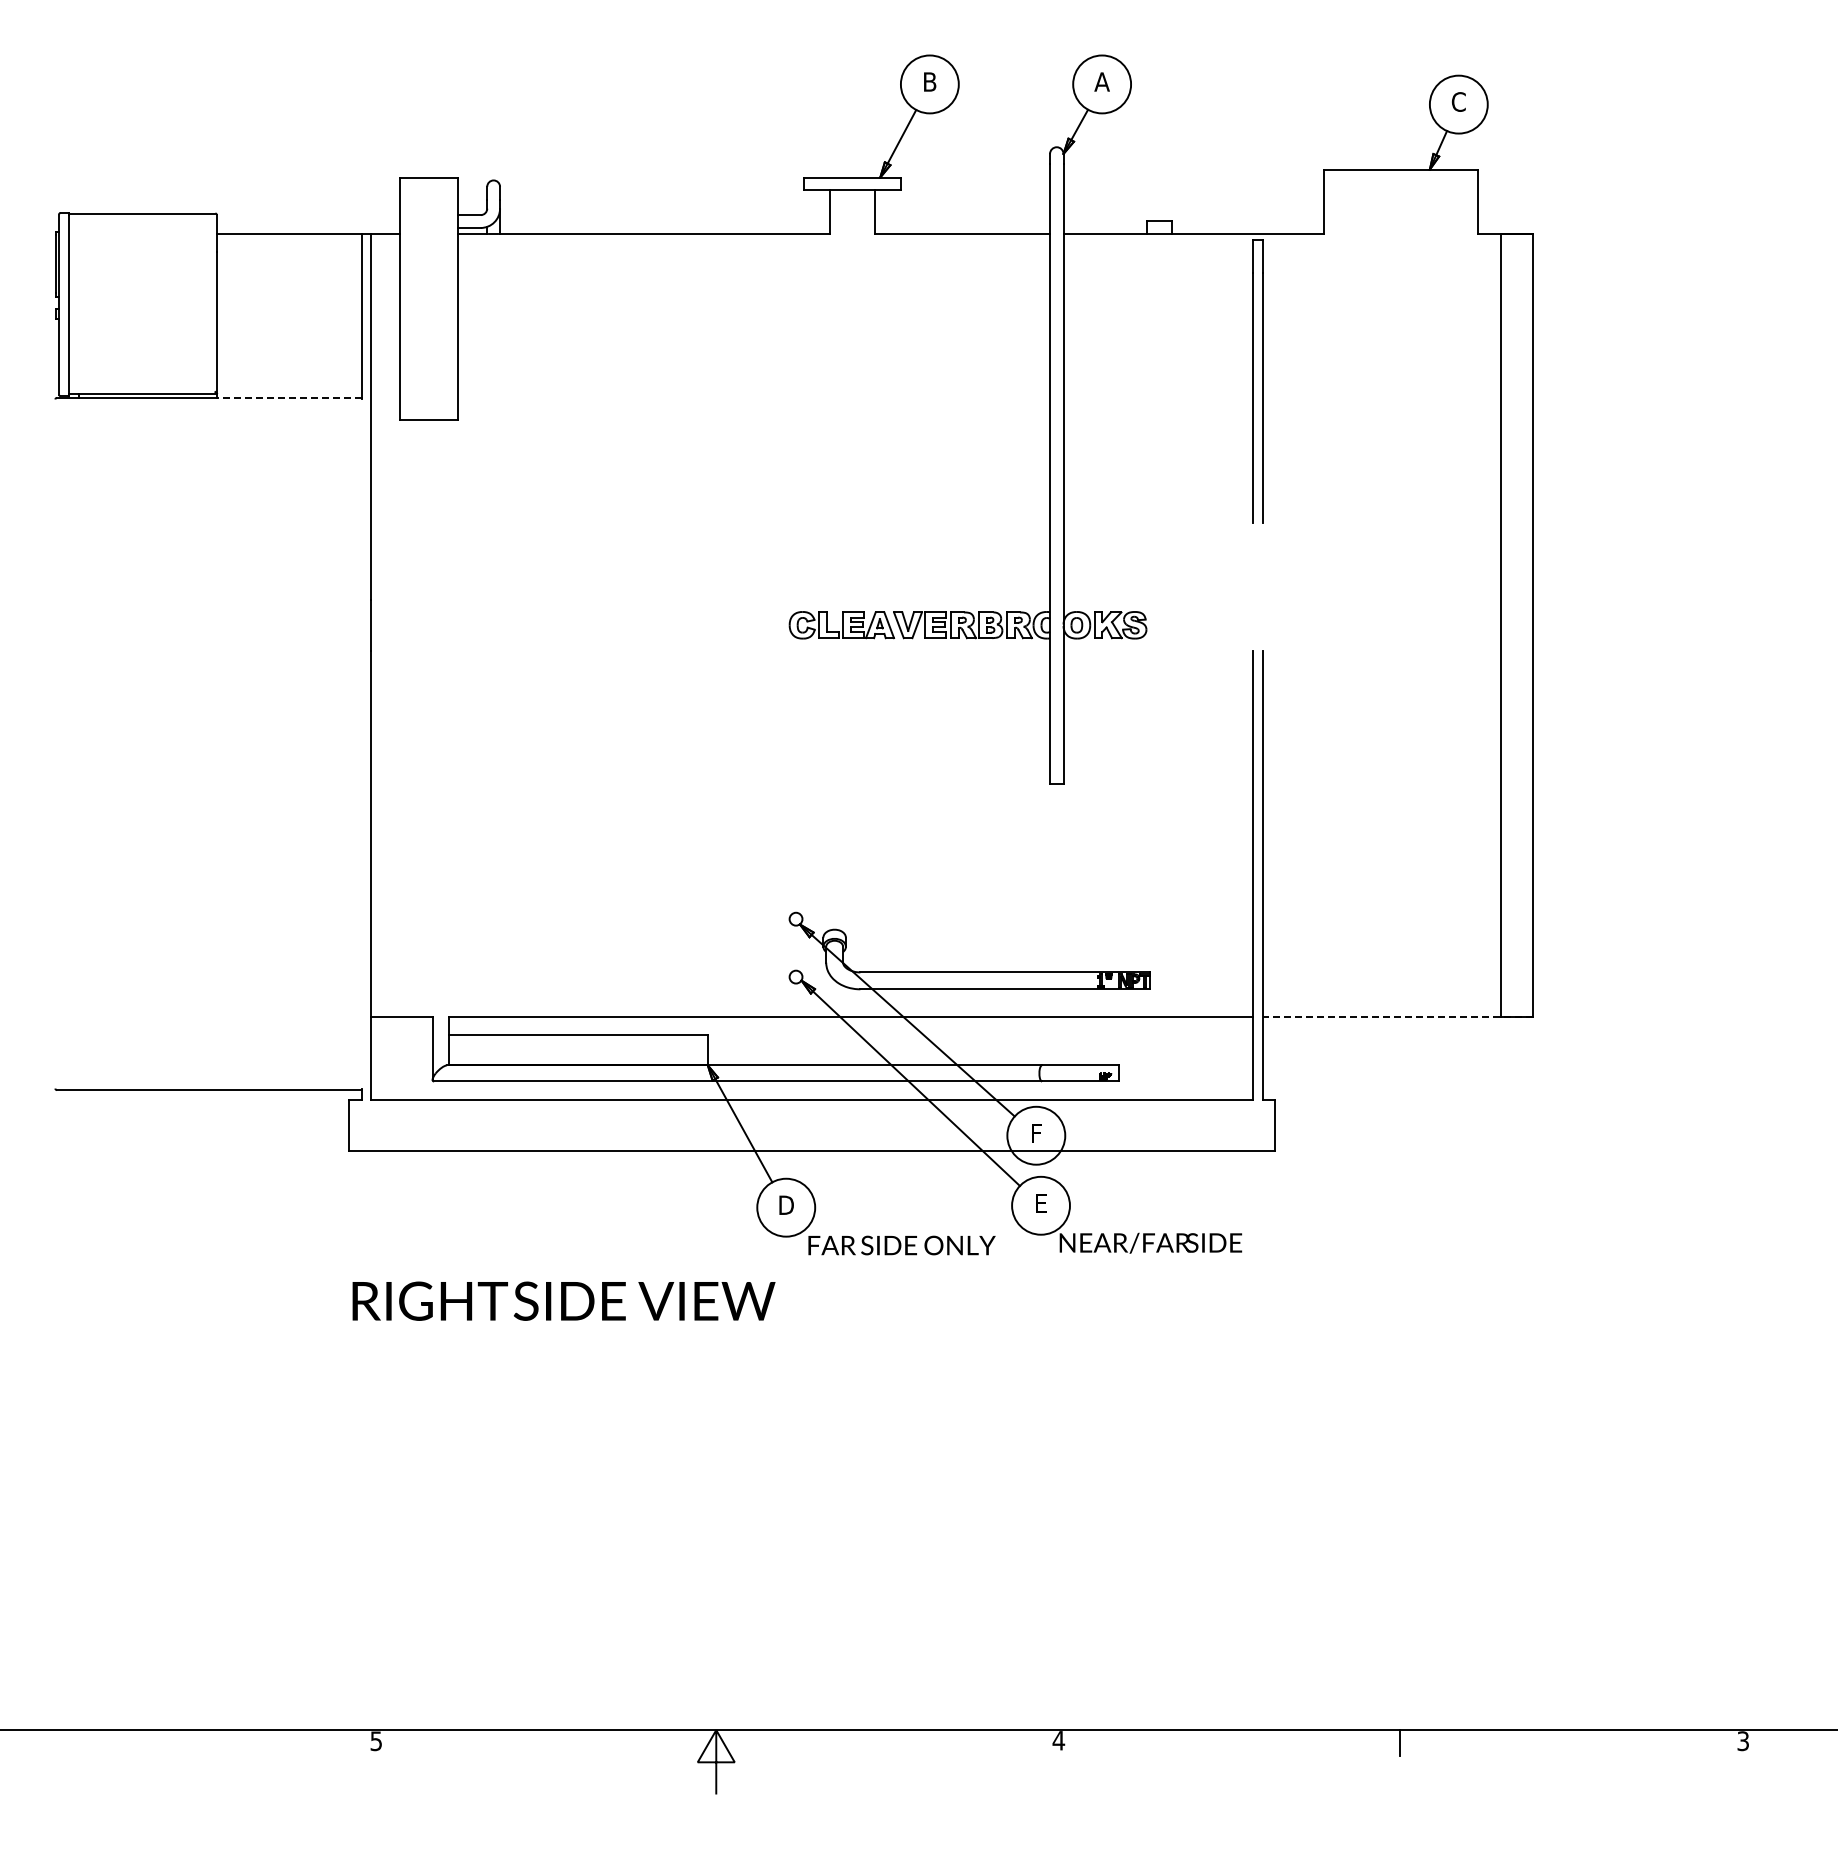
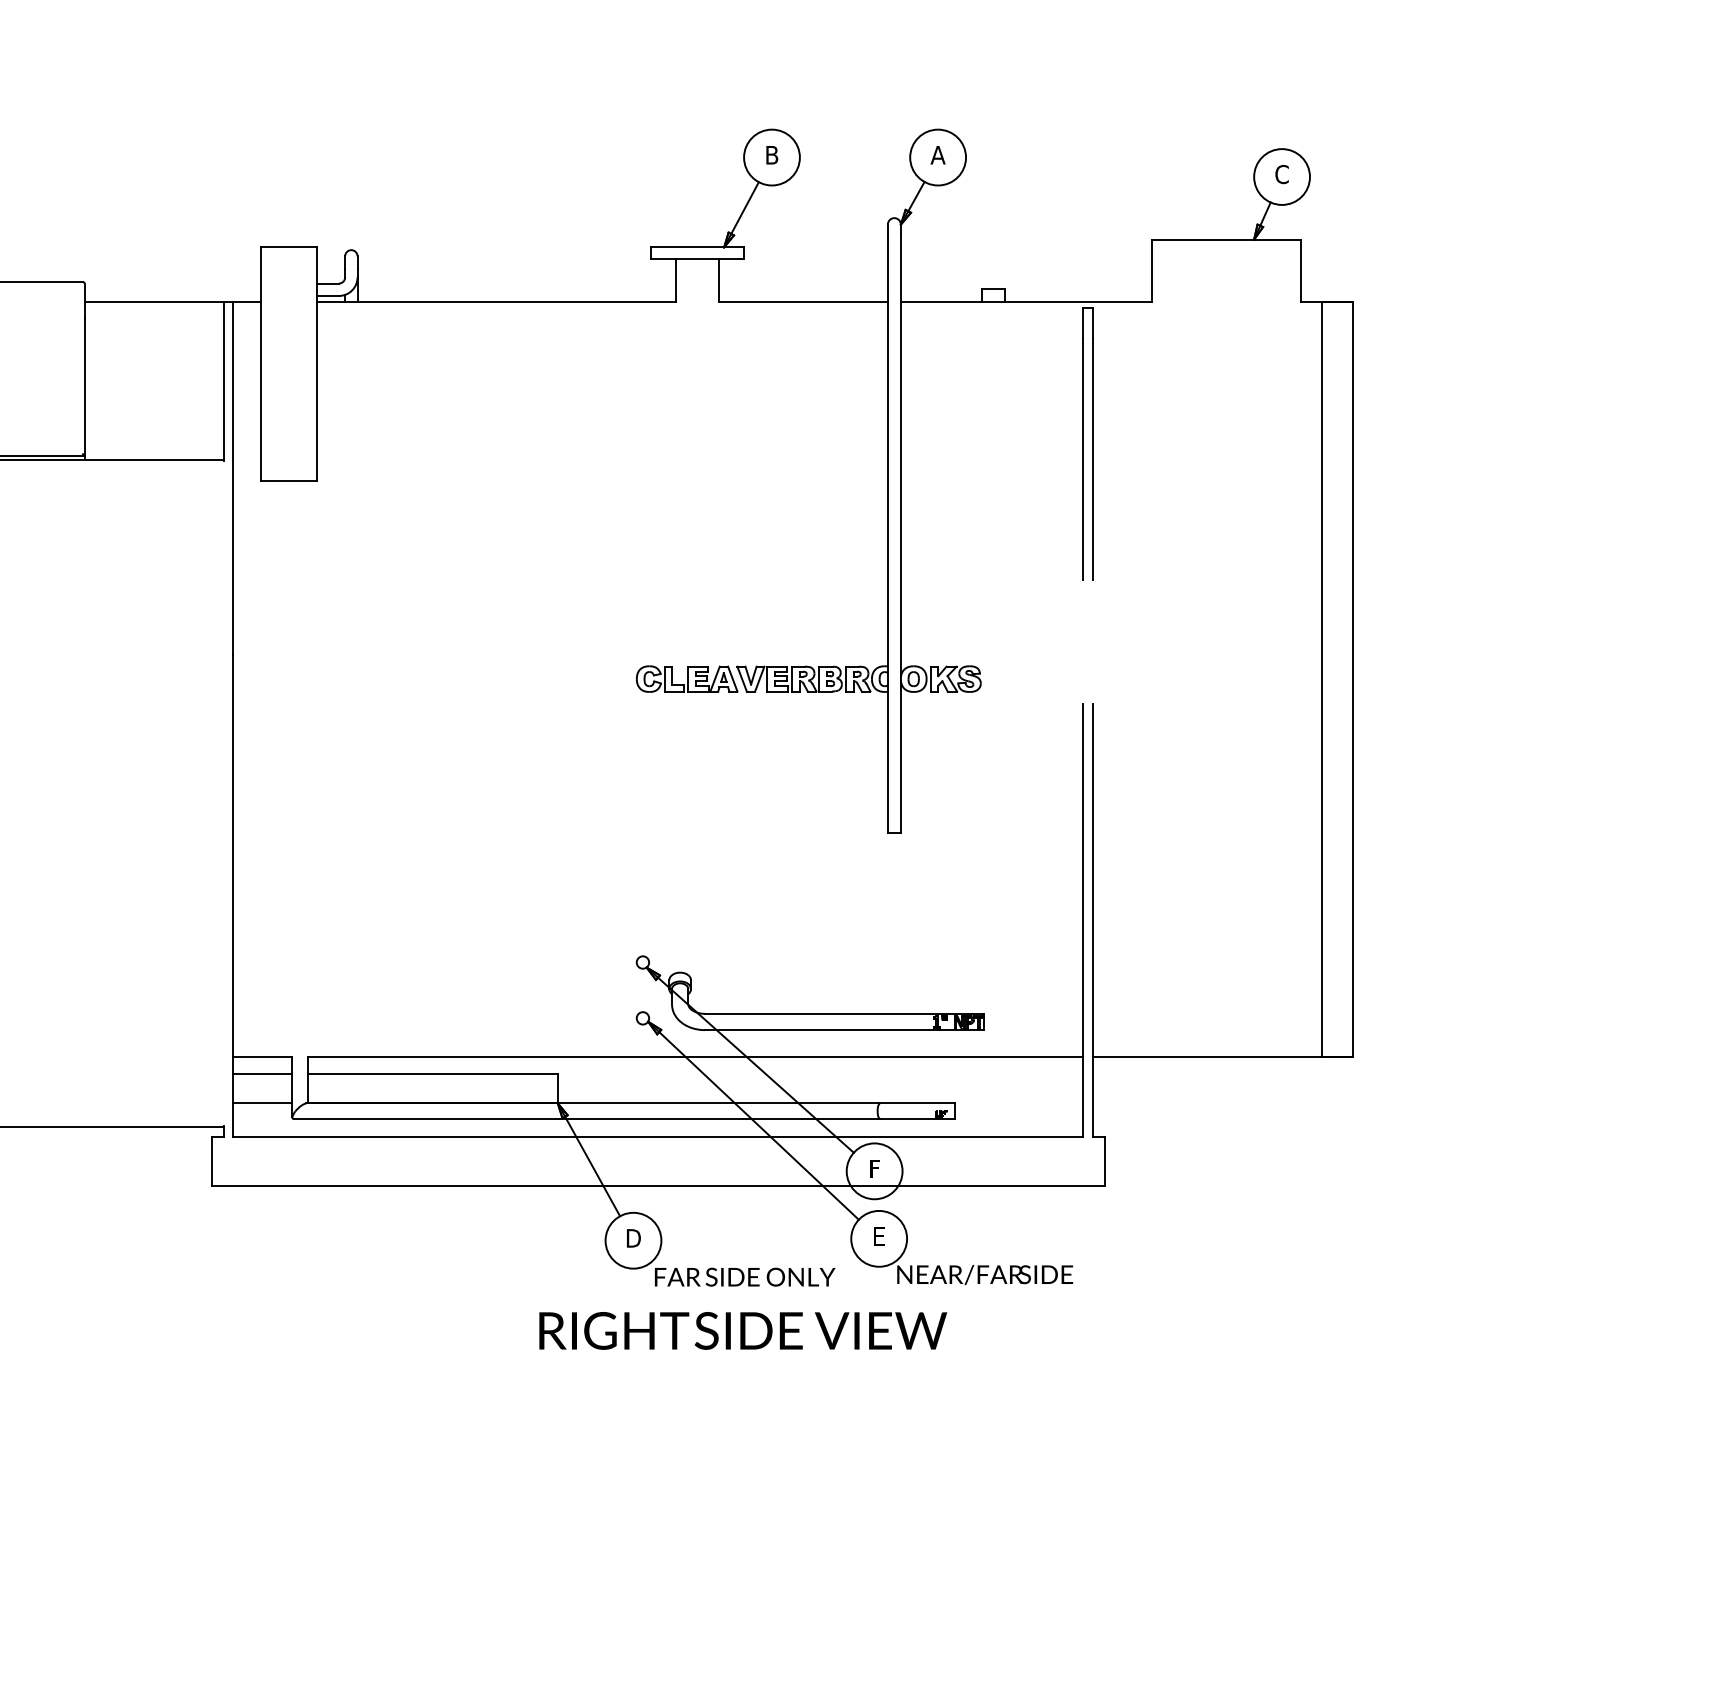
line: (288, 397) -> (153, 459), dashed -> solid
line: (1397, 1017) -> (1222, 1057), dashed -> solid
line: (401, 1034) -> (262, 1073), added
line: (401, 1065) -> (262, 1103), added
text: (563, 1300) -> (742, 1330), moved

